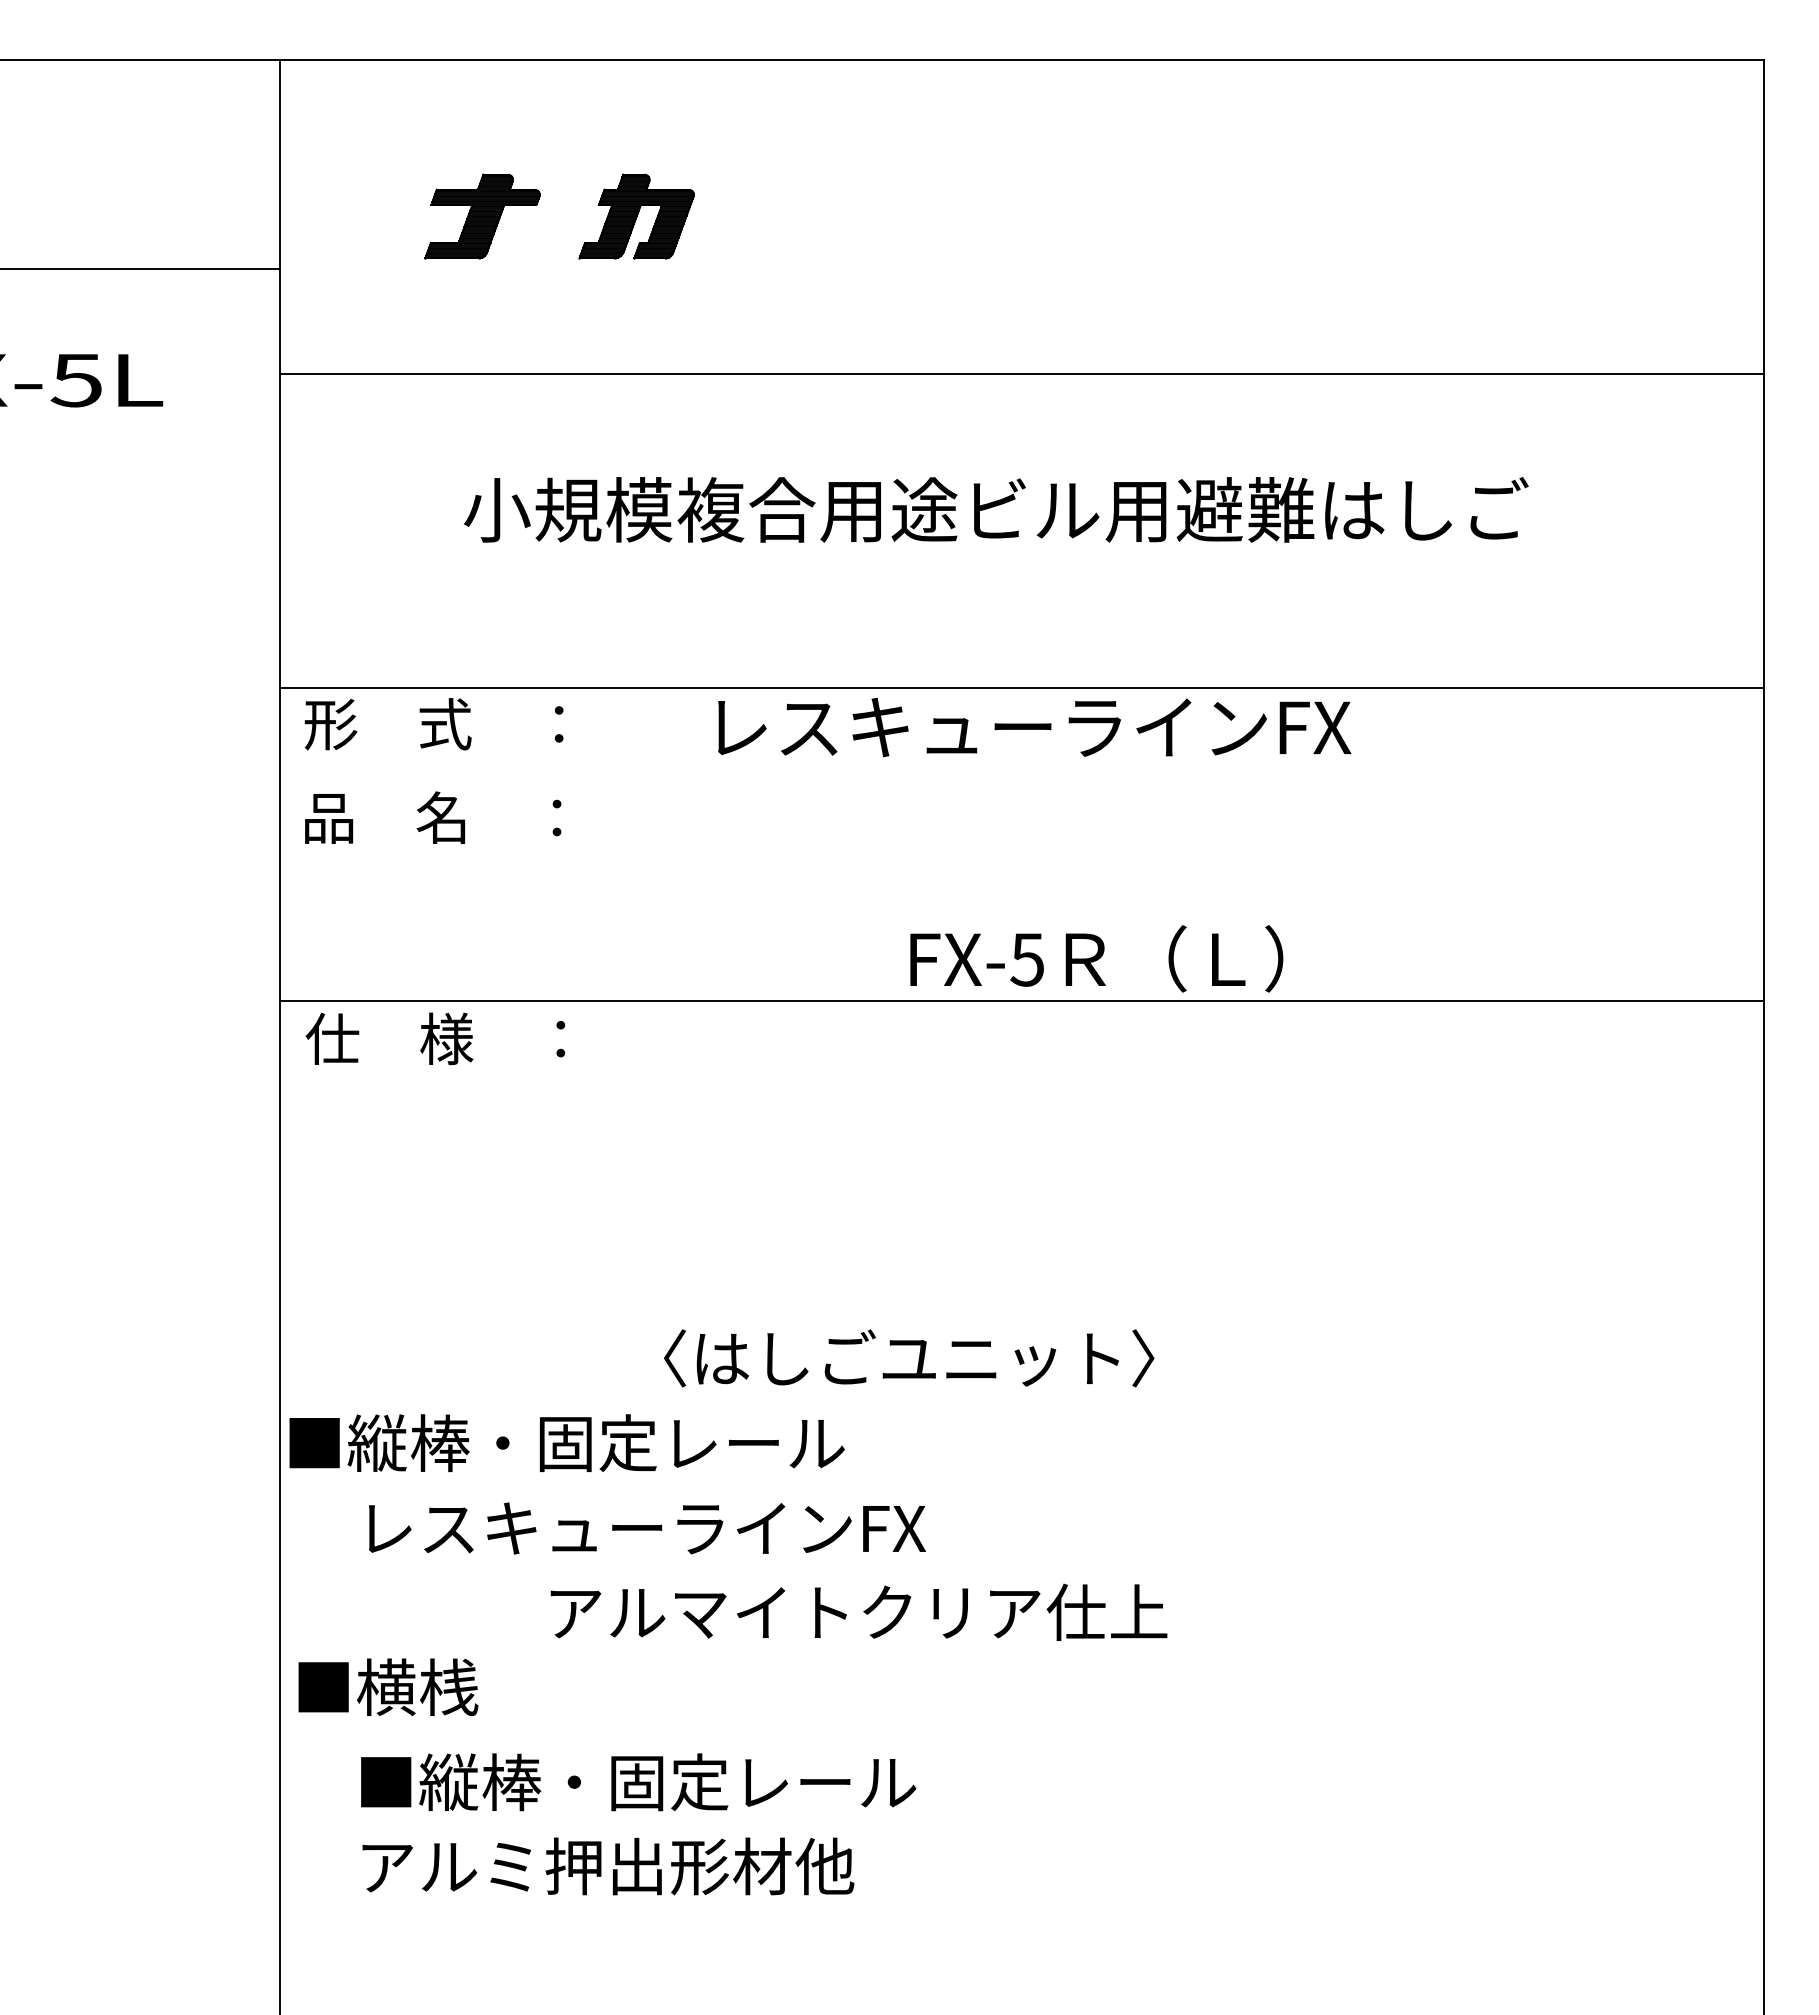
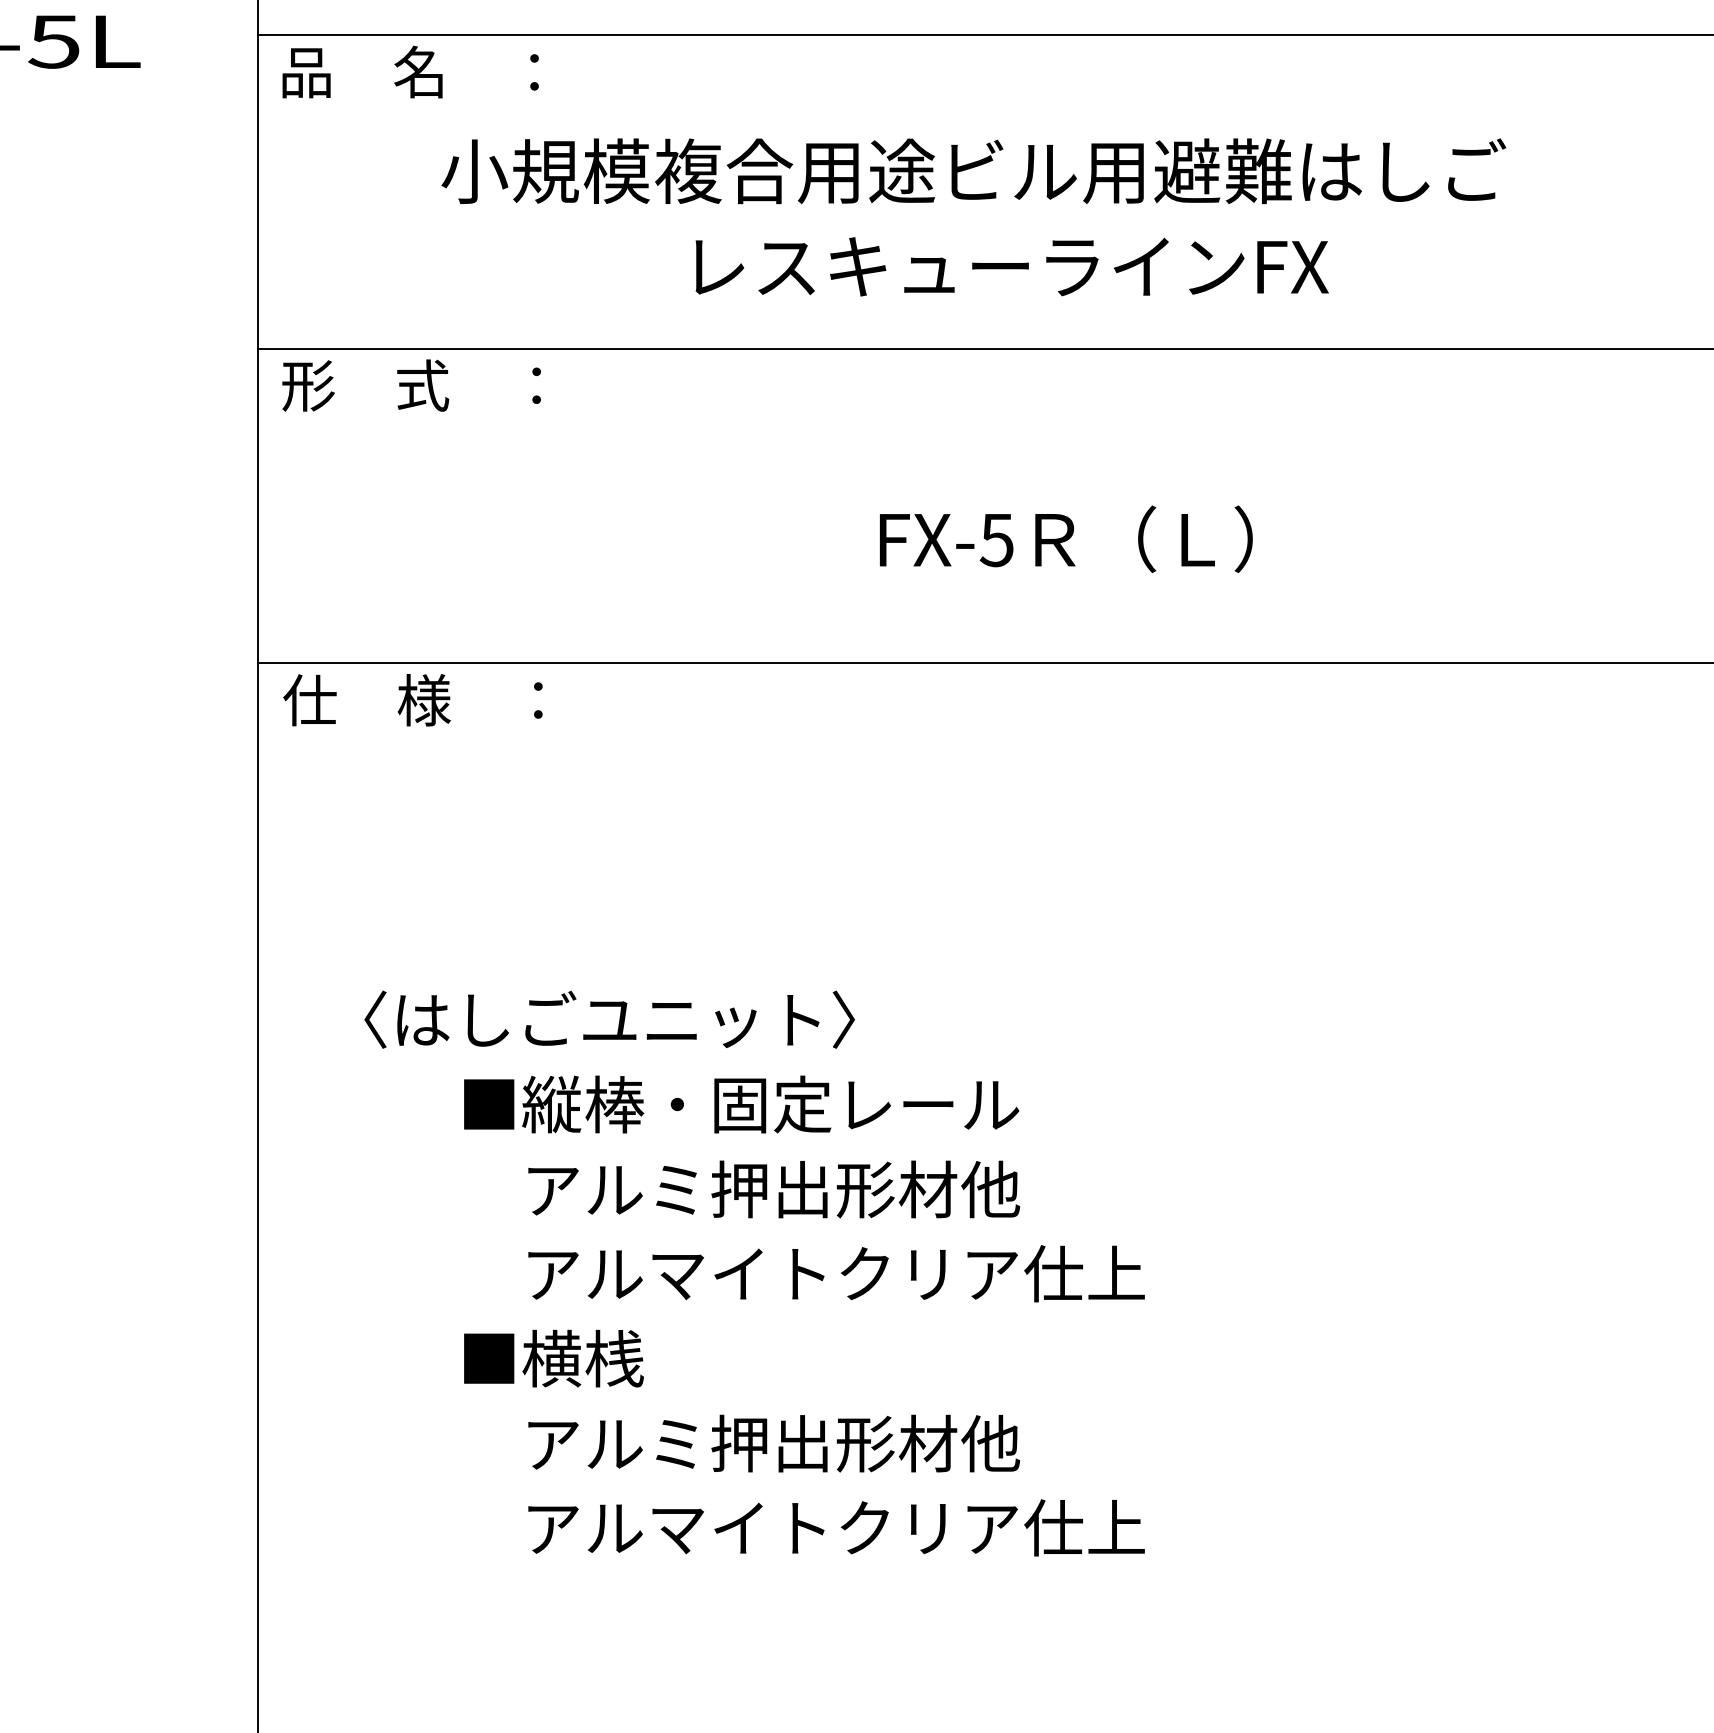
text: (1034, 727) -> (1012, 266), moved
text: (433, 817) -> (411, 71), moved
text: (1096, 958) -> (1066, 538), moved
text: (909, 1358) -> (610, 1019), moved
text: (566, 1442) -> (741, 1103), moved
text: (705, 1527) -> (683, 1188), レスキューラインFX -> アルミ押出形材他
text: (388, 1686) -> (554, 1357), moved
text: (701, 1782) -> (679, 1443), ■縦棒・固定レール -> アルミ押出形材他
text: (764, 1866) -> (742, 1527), アルミ押出形材他 -> アルマイトクリア仕上

